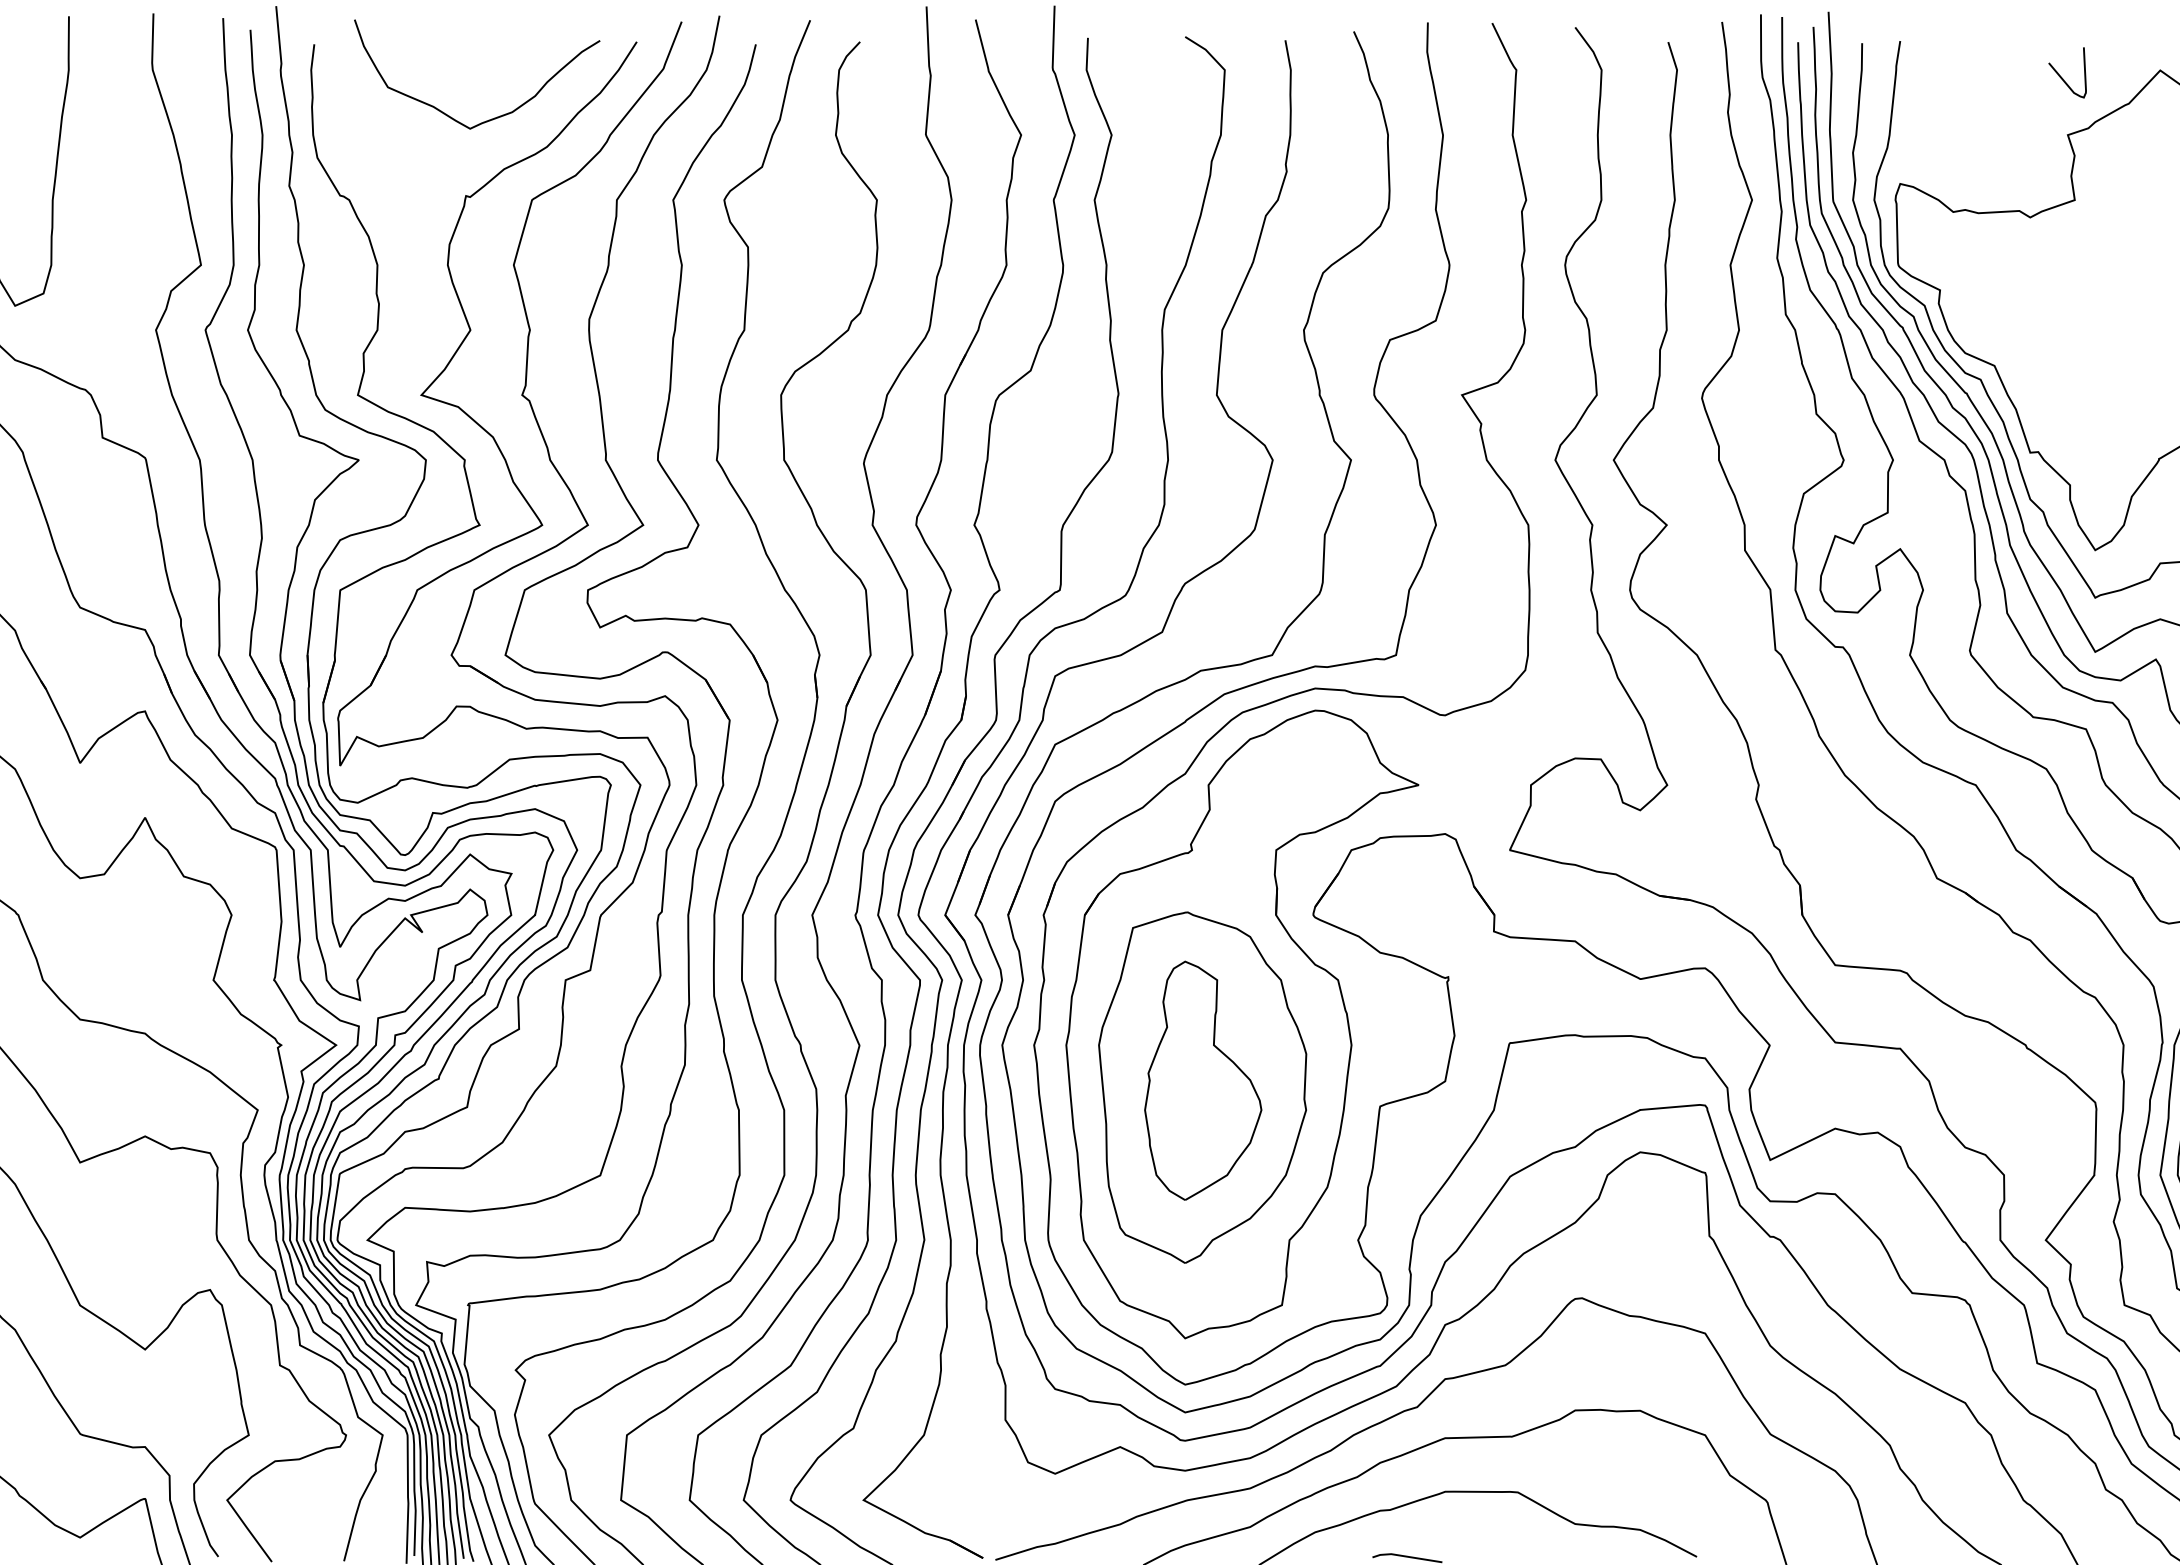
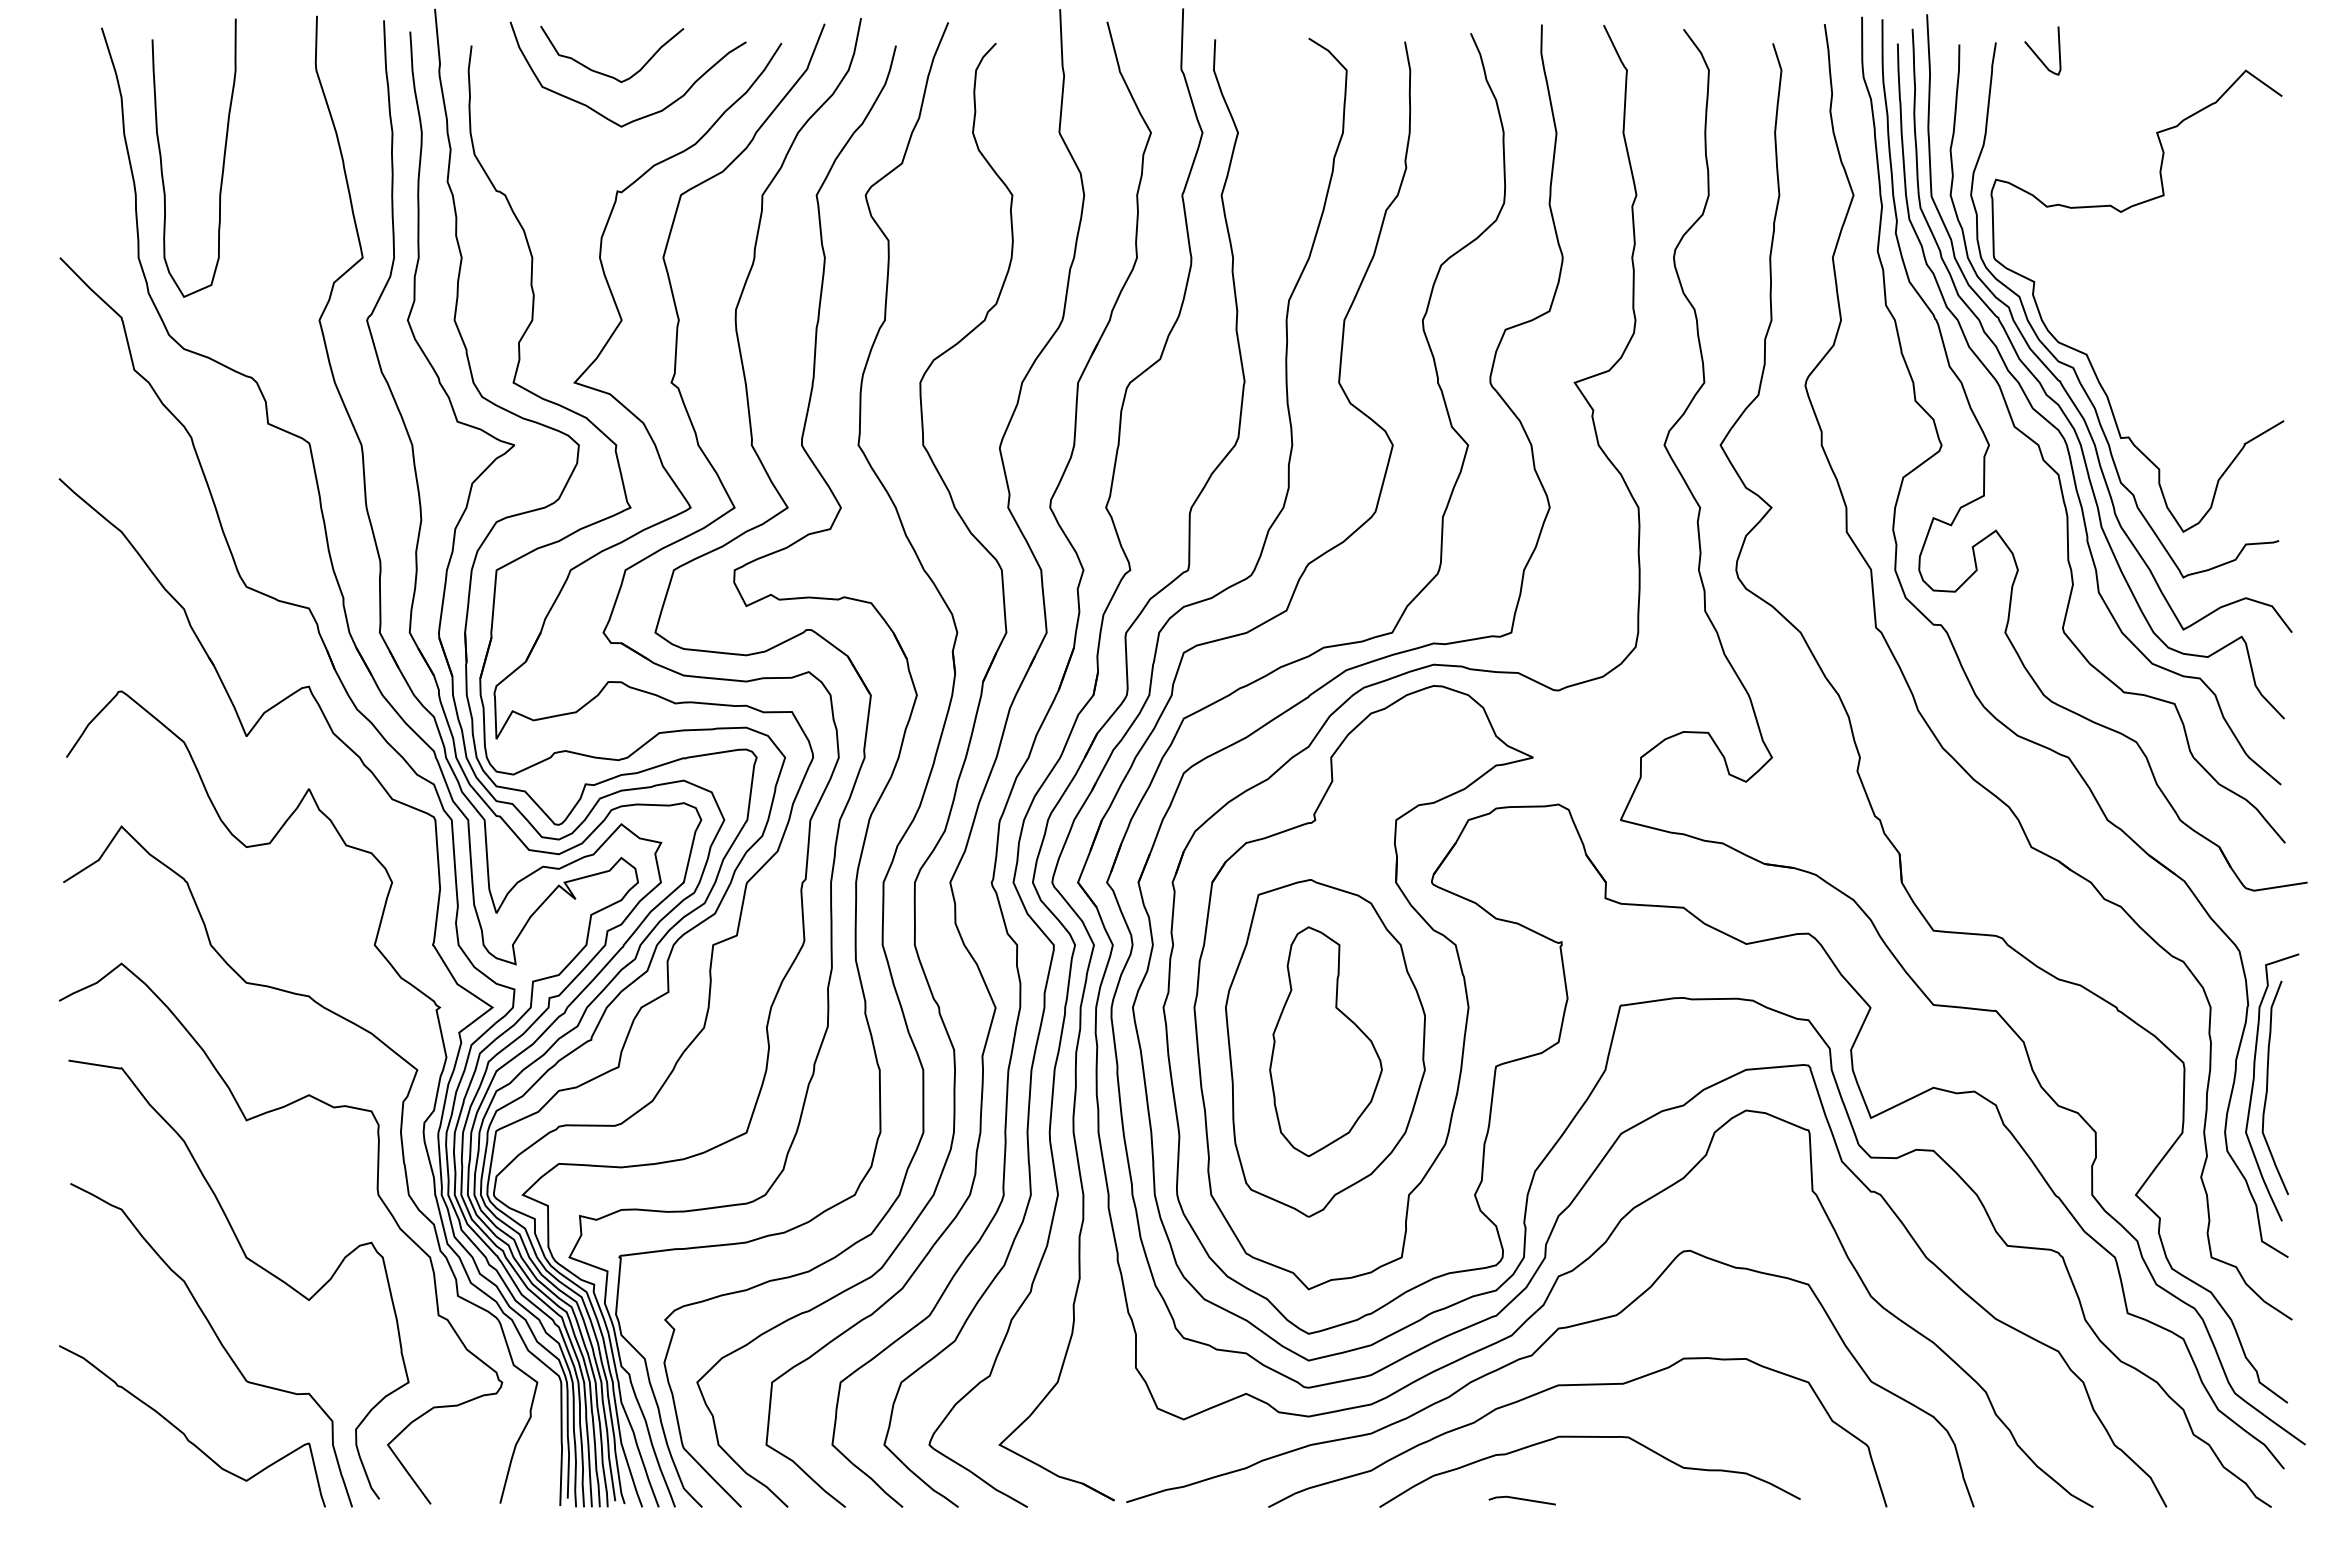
curve: (452, 73) -> (604, 73), added
curve: (2061, 75) -> (2036, 53), moved

